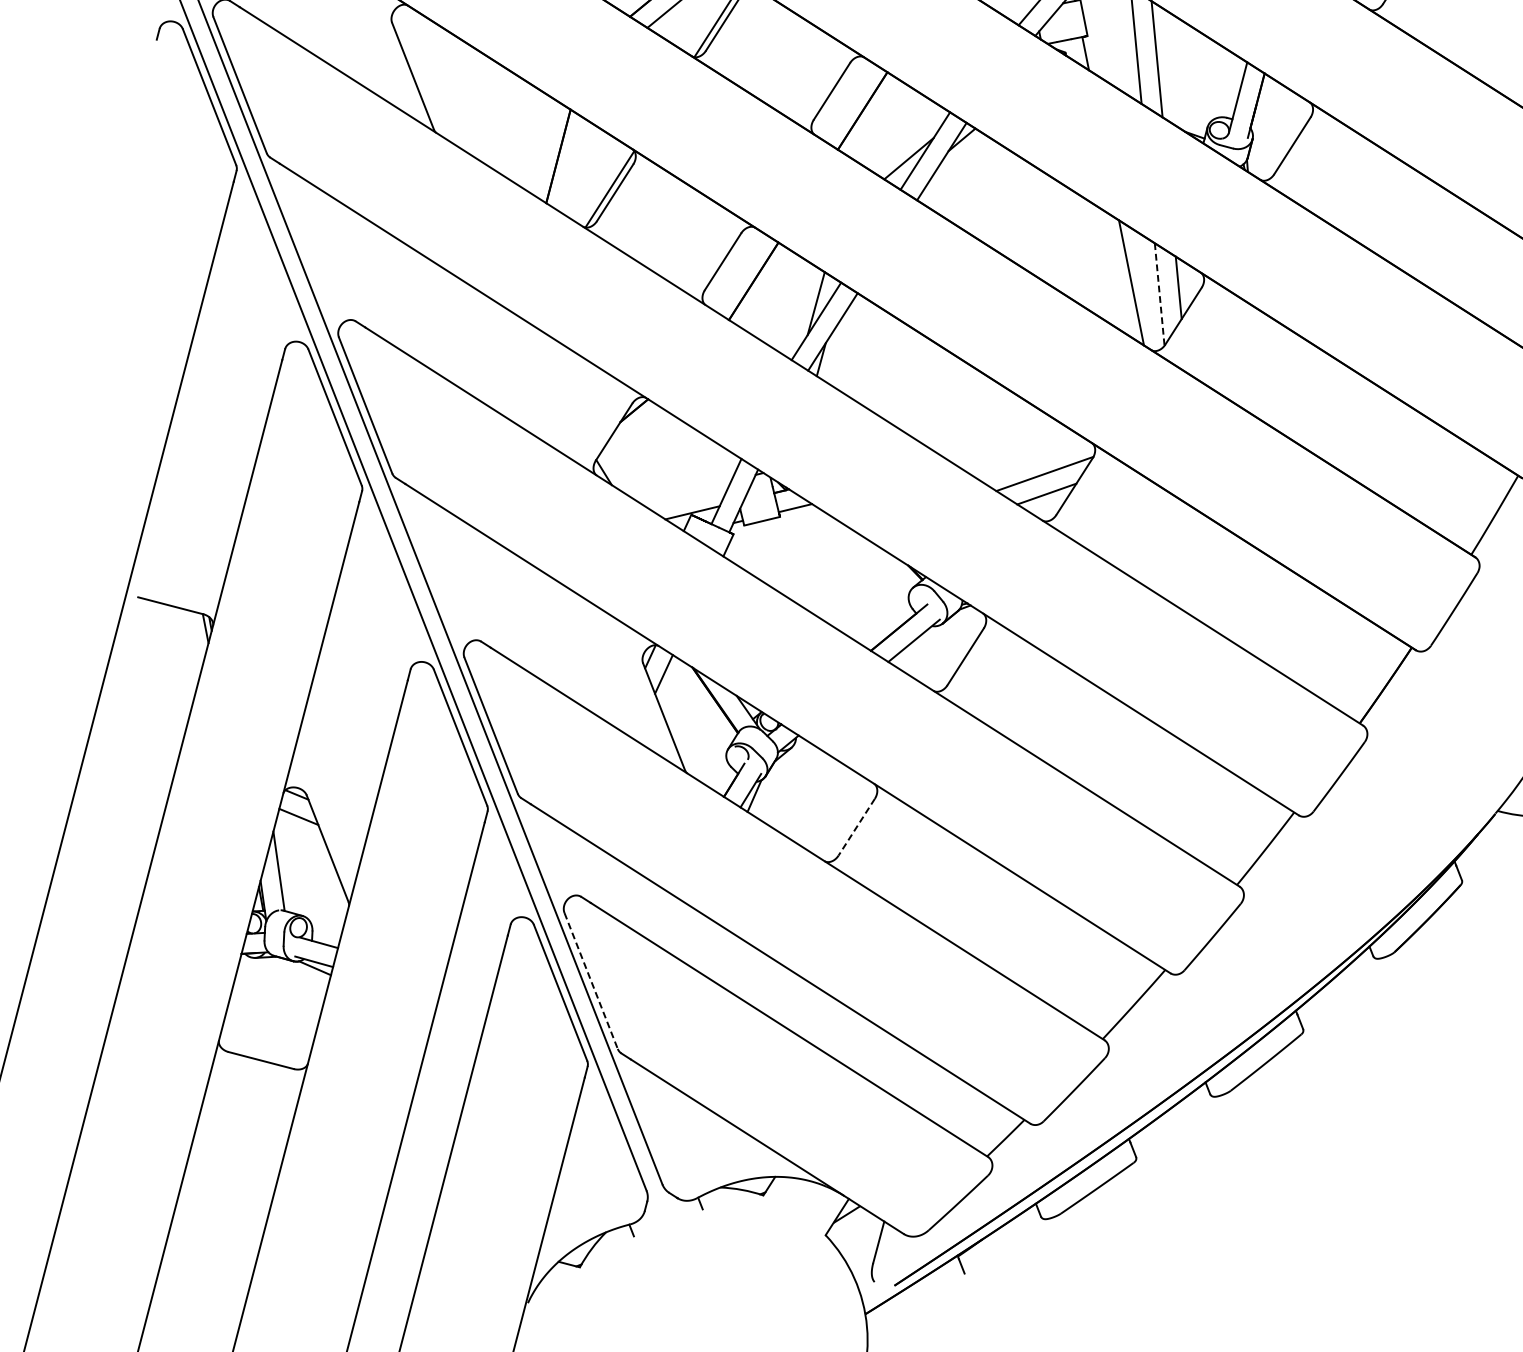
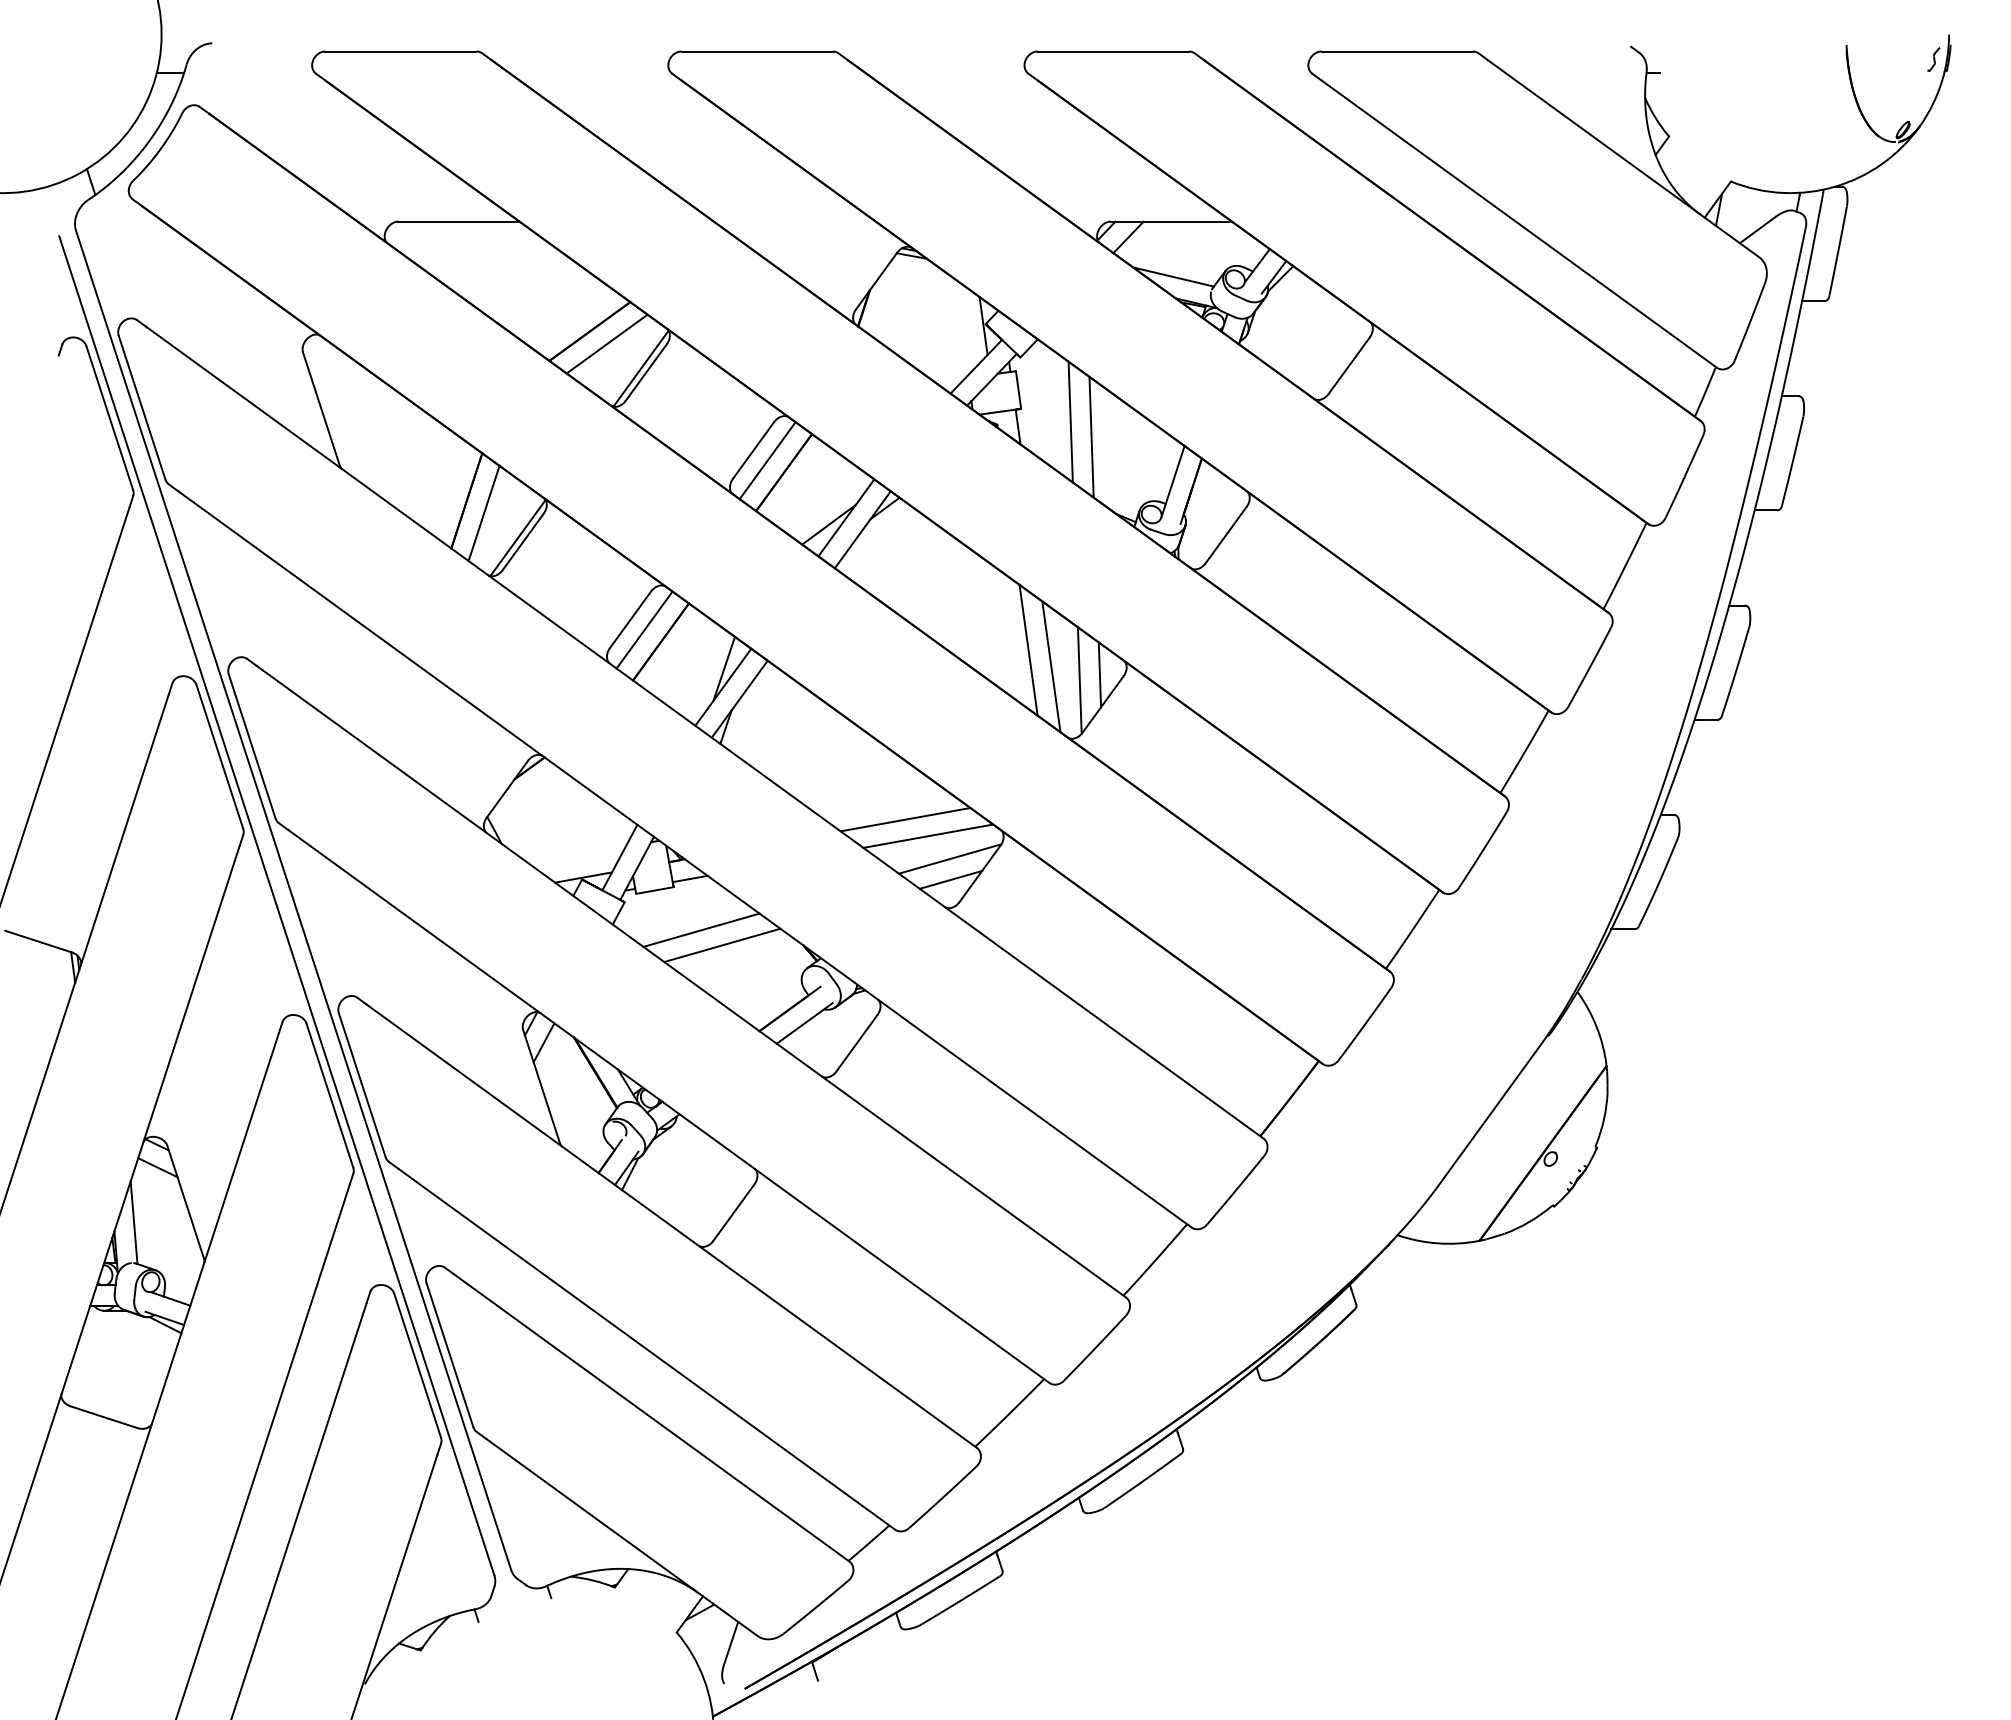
line: (846, 100) -> (767, 460), added
line: (575, 167) -> (483, 513), added
line: (1108, 267) -> (1028, 649), added
line: (737, 270) -> (644, 629), added
line: (1159, 295) -> (1079, 681), dashed -> solid
line: (999, 438) -> (905, 819), added
line: (1022, 452) -> (928, 835), added
line: (809, 556) -> (701, 929), added
line: (830, 570) -> (722, 945), added
line: (856, 827) -> (733, 1212), dashed -> solid
line: (590, 981) -> (449, 1355), dashed -> solid

